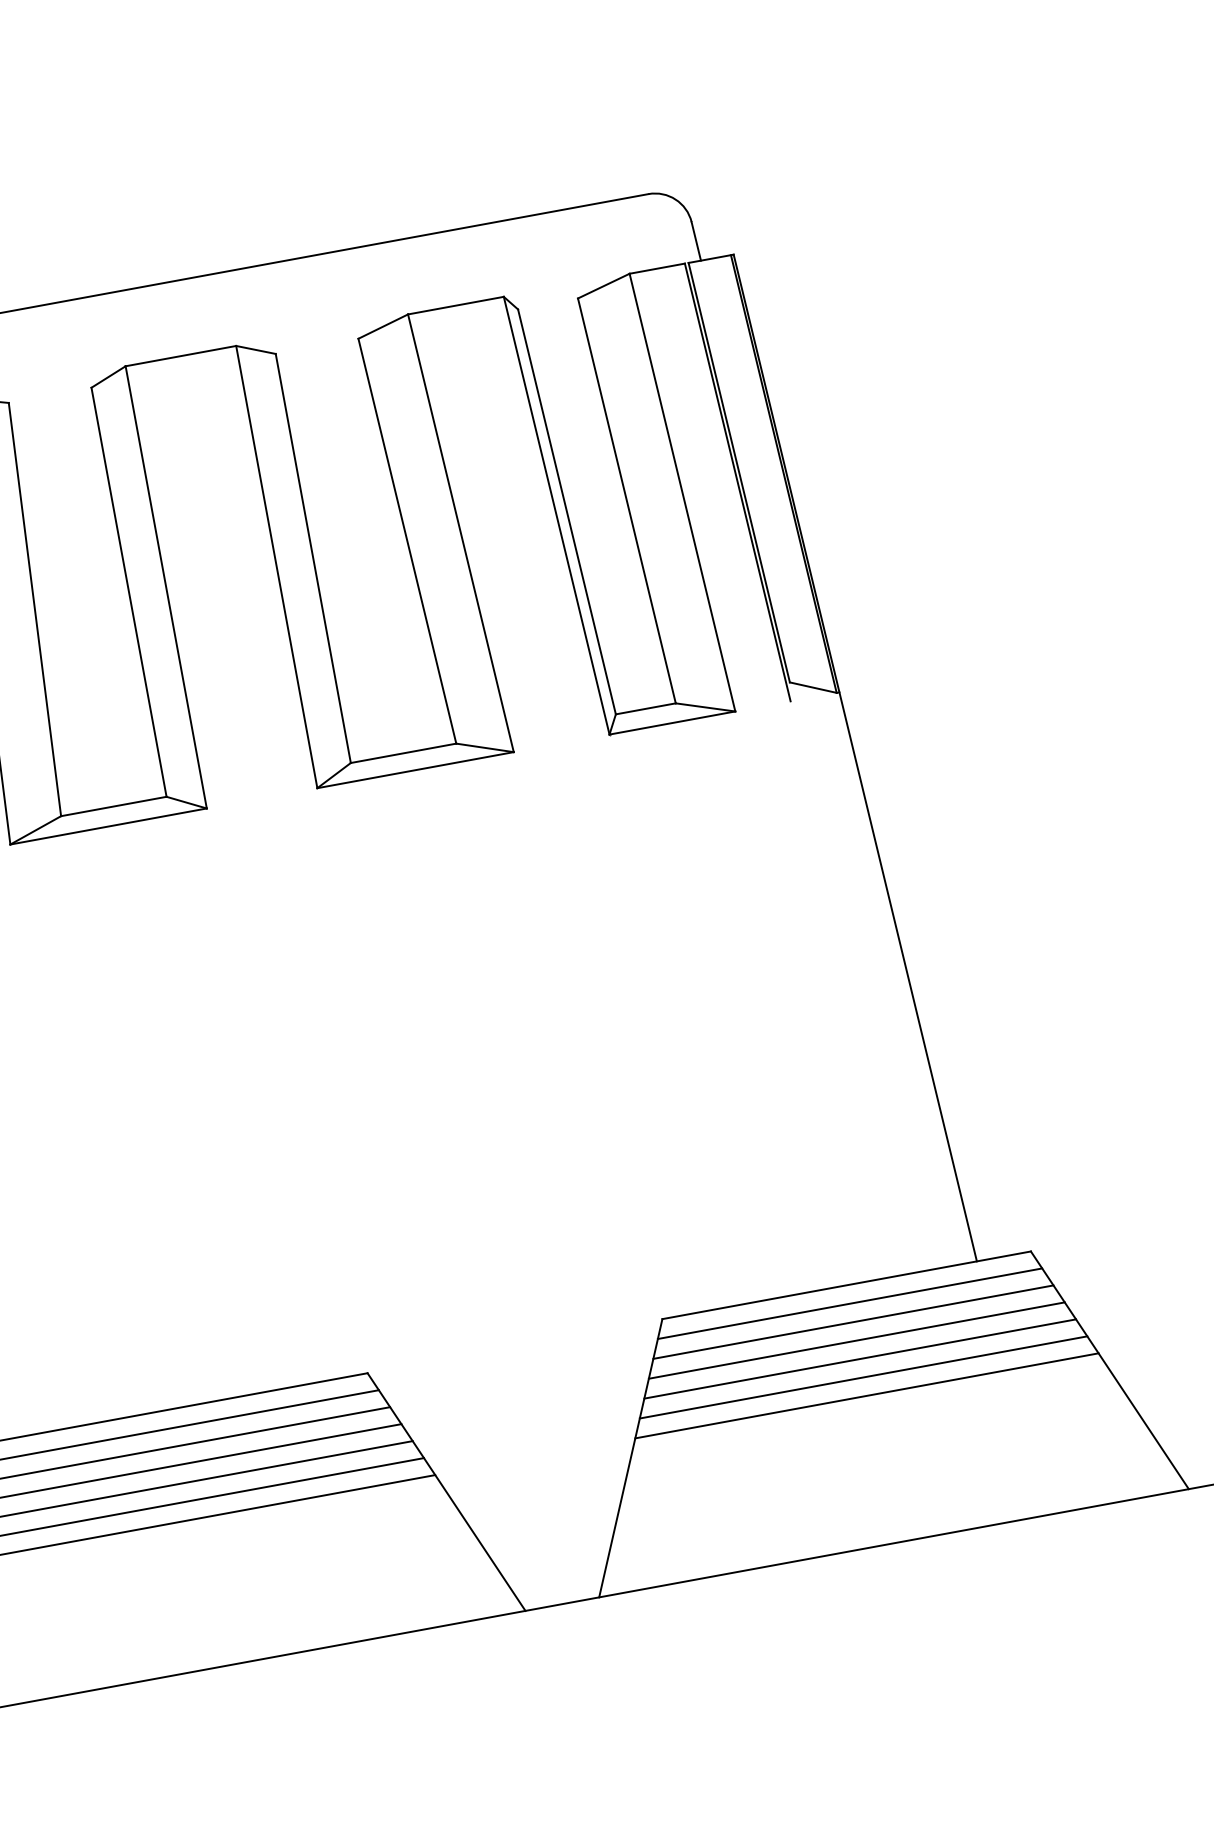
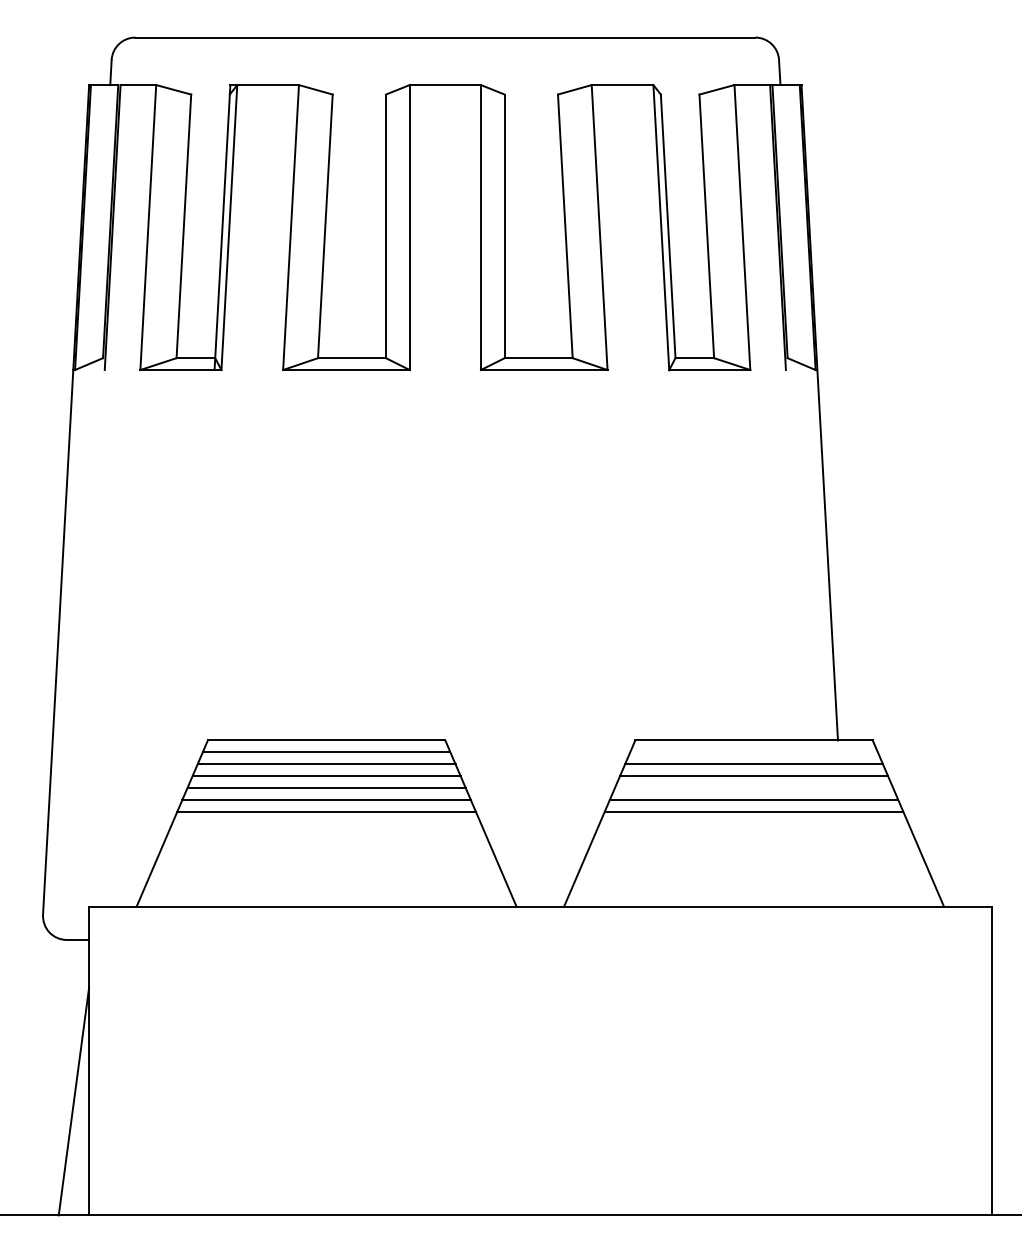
line: (849, 1304) -> (753, 752), removed
line: (859, 1358) -> (753, 787), removed

